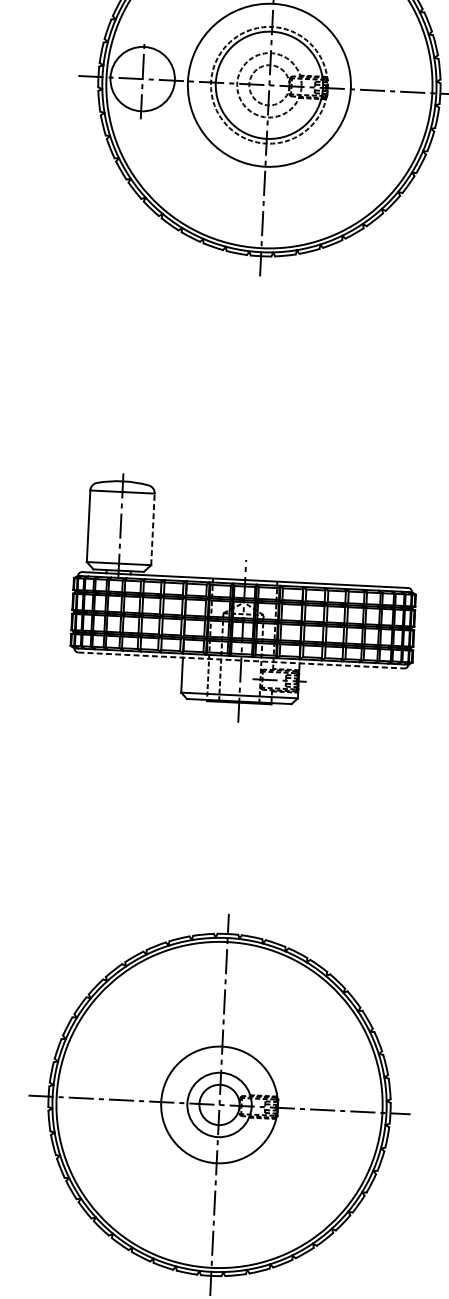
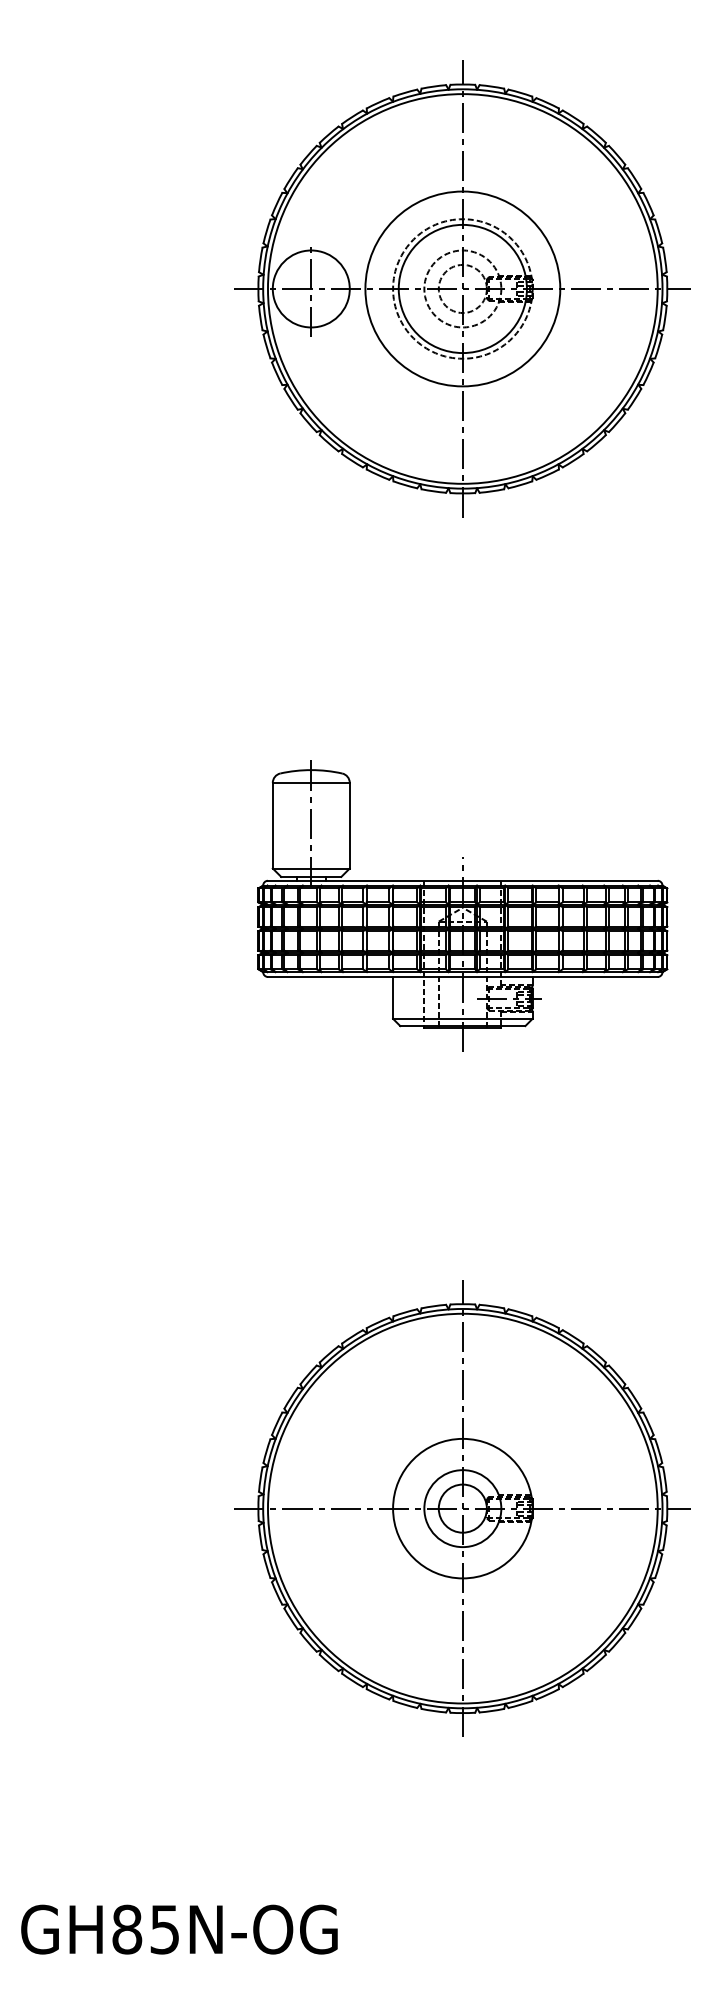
line: (152, 529) -> (349, 825), dashed -> solid
line: (240, 660) -> (462, 977), dashed -> solid

